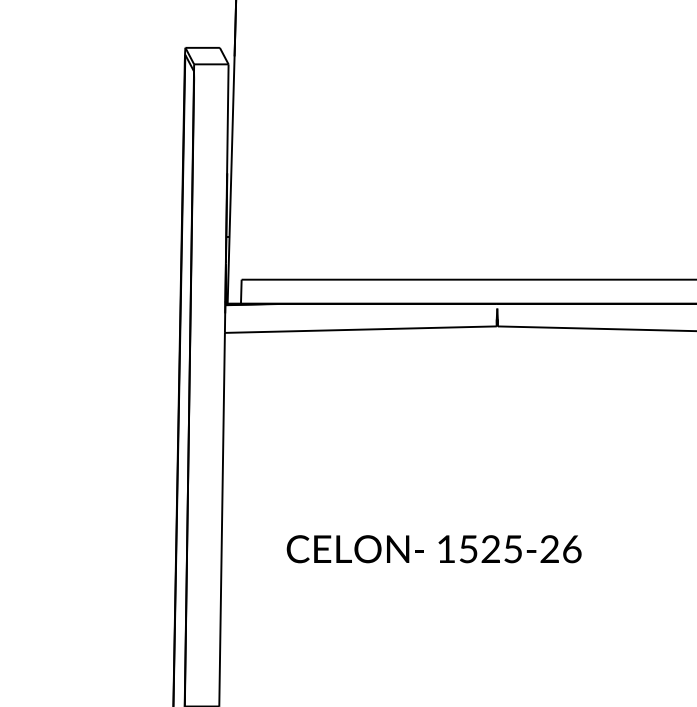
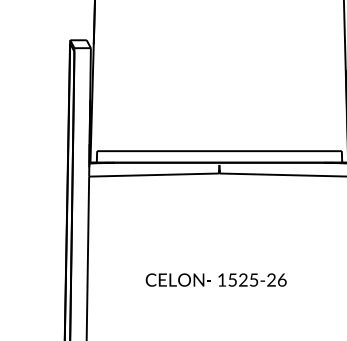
text: (432, 548) -> (215, 279), moved

